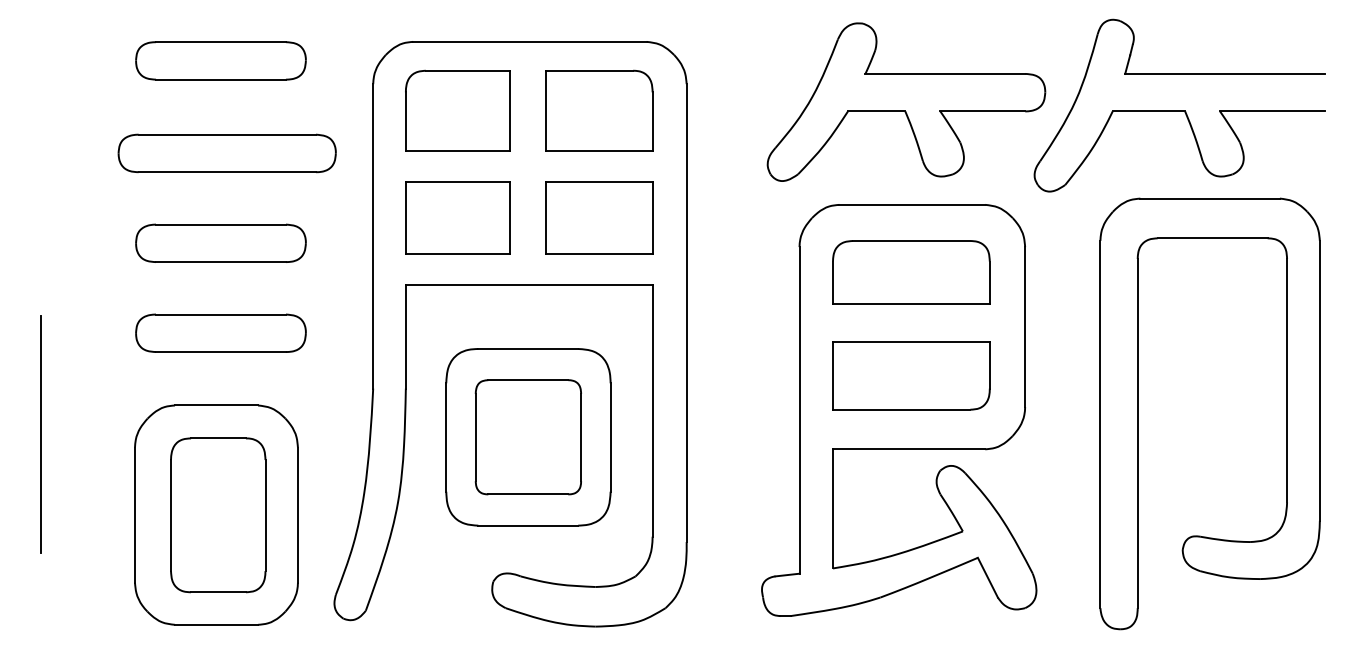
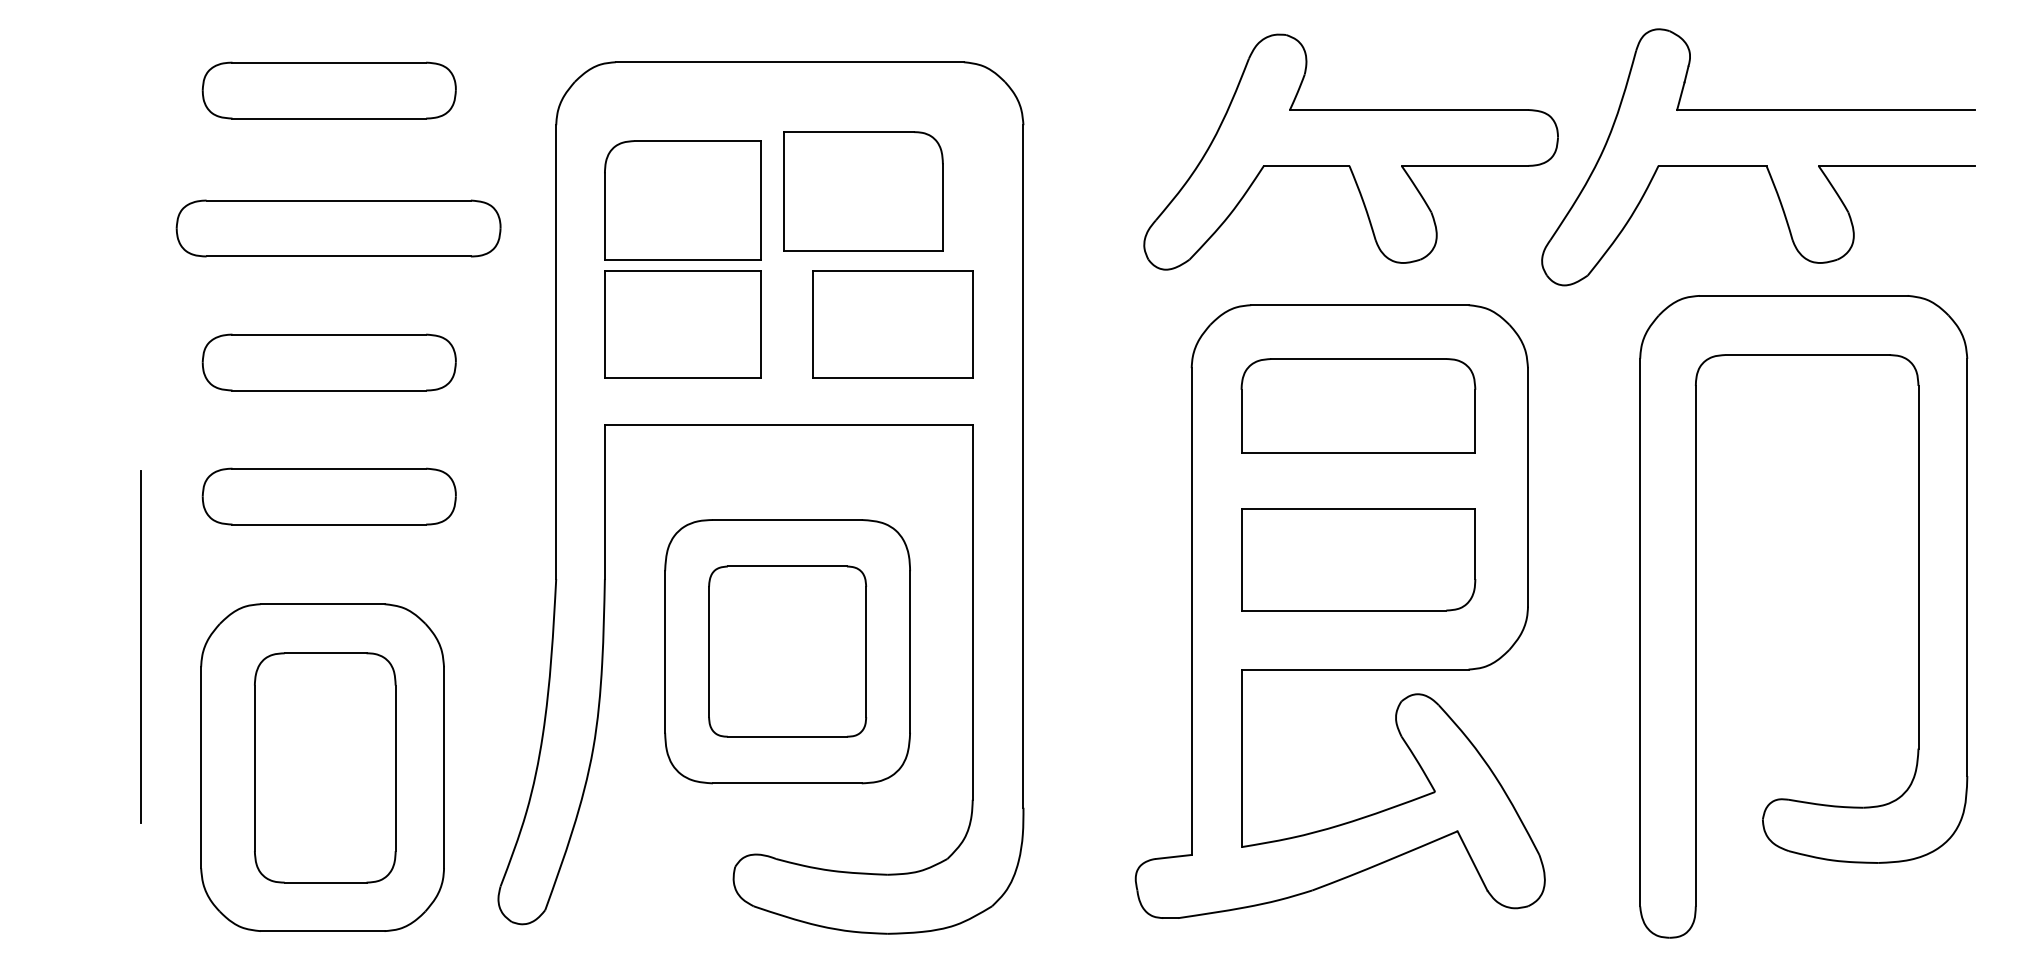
part: (457, 110) -> (681, 200), moved
part: (599, 110) -> (863, 191), moved
line: (40, 434) -> (140, 647), moved

